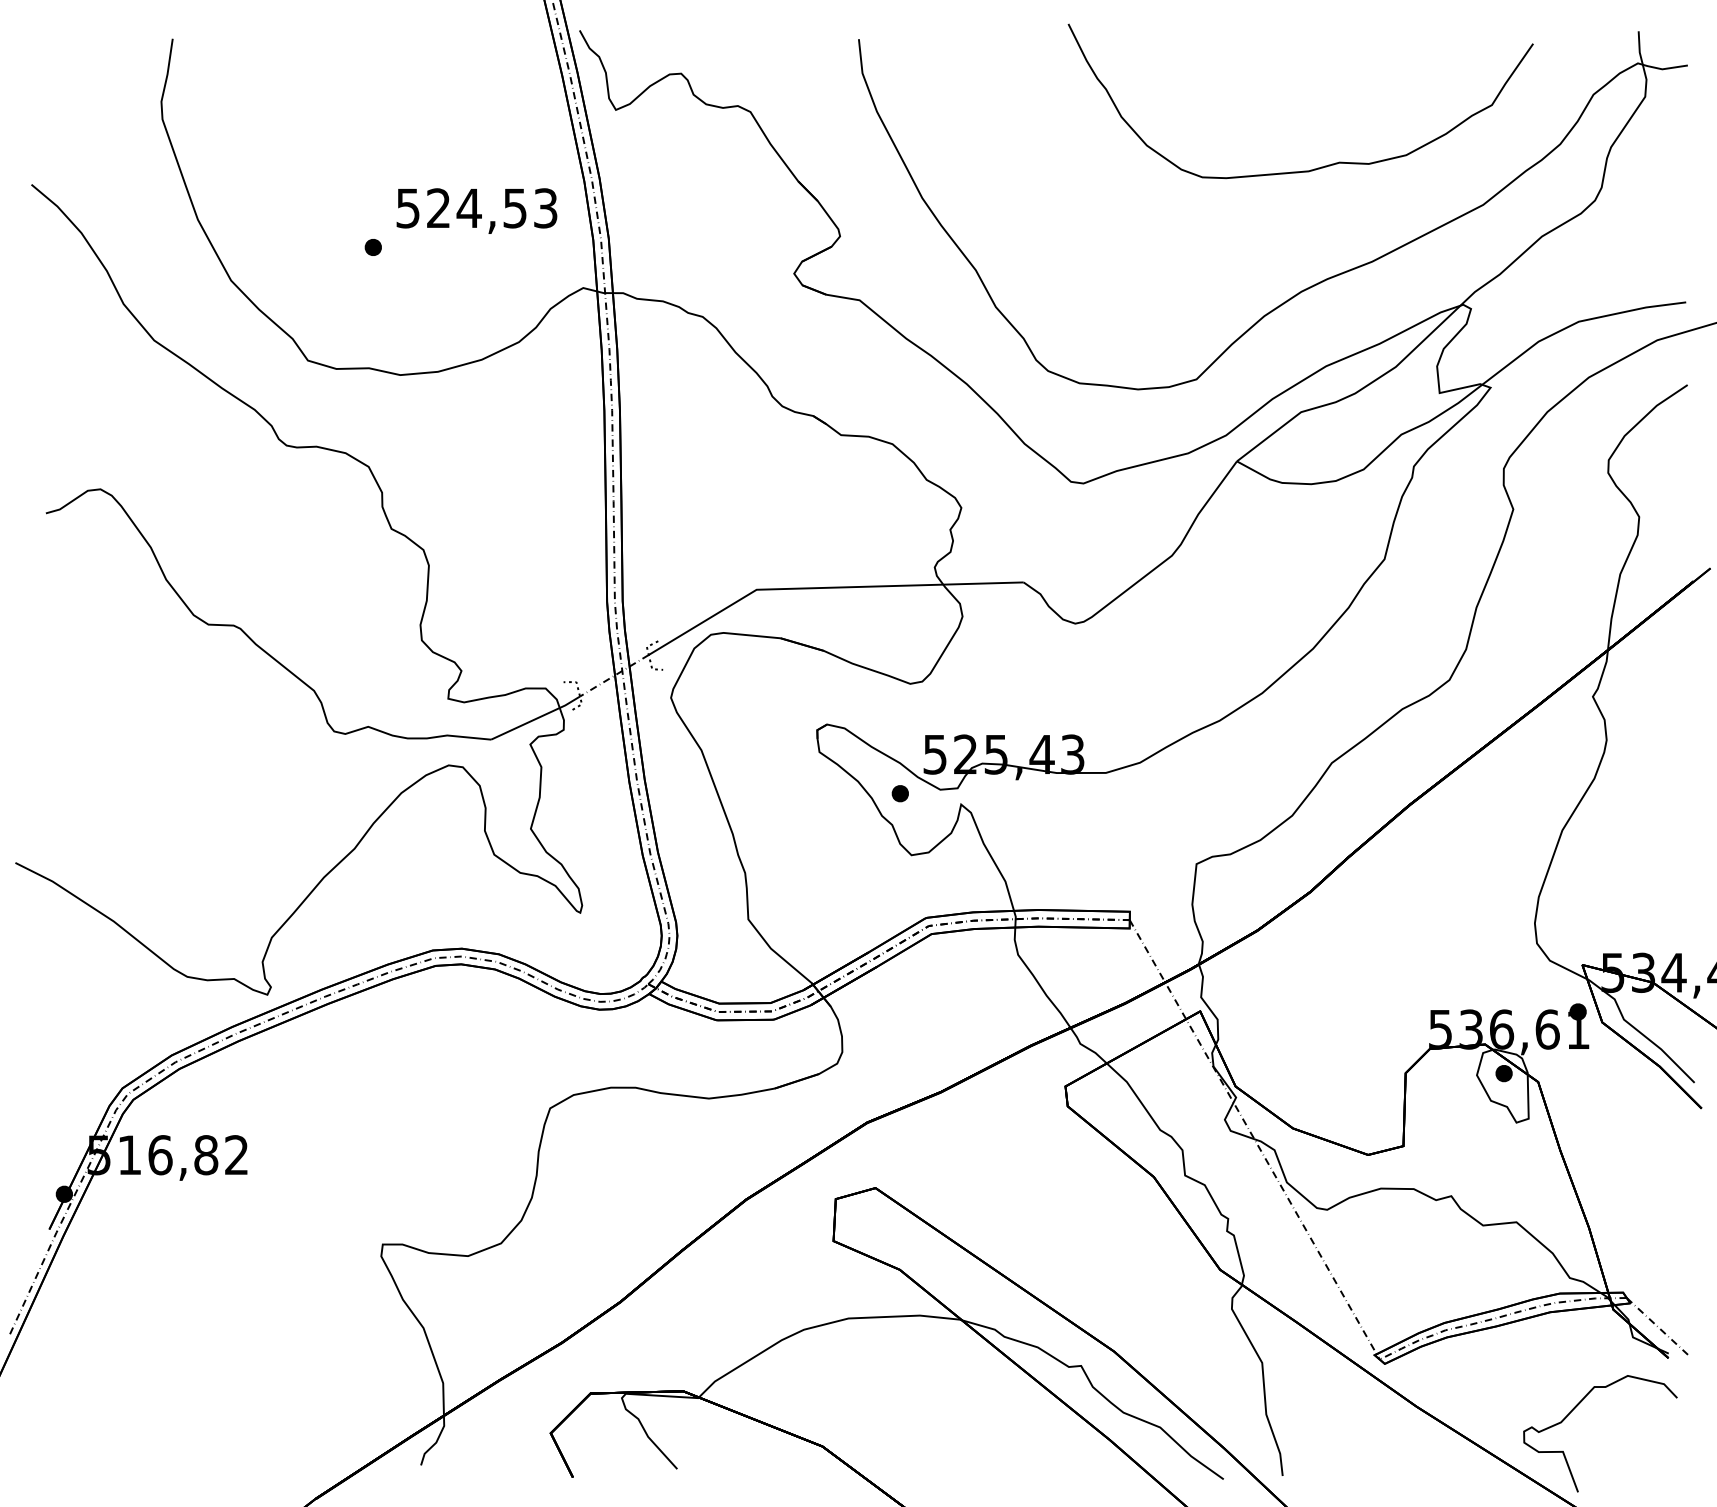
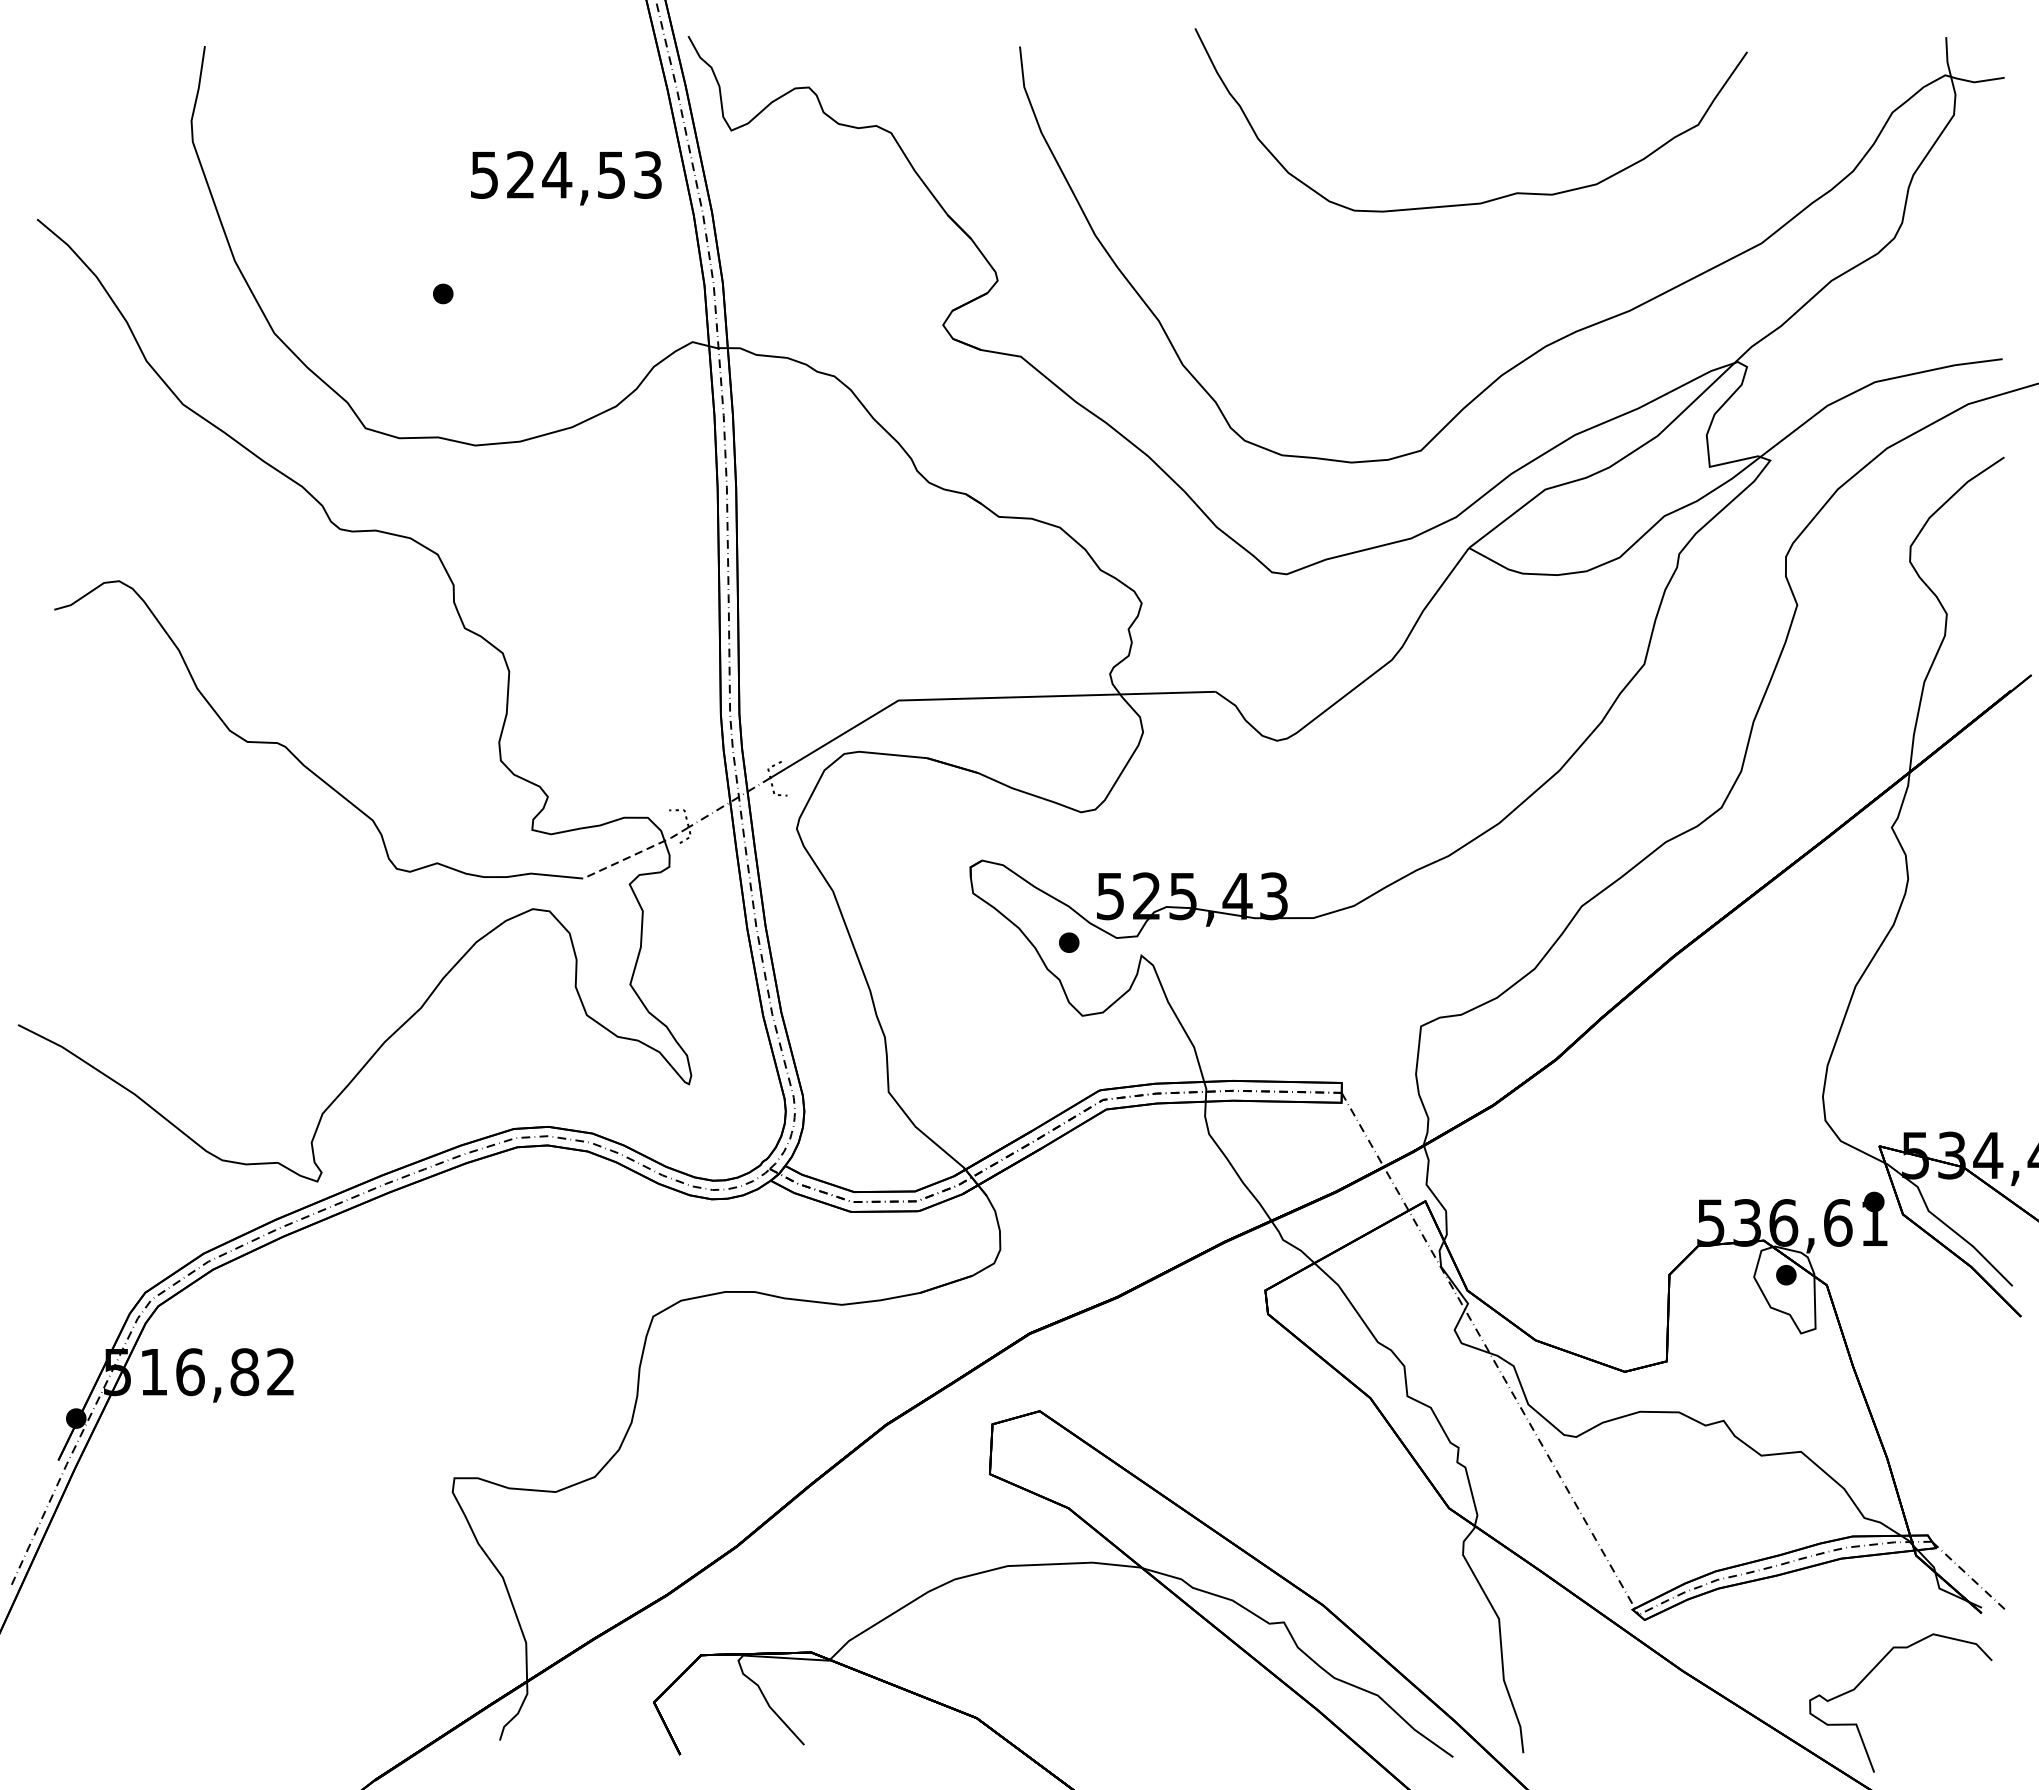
curve: (1317, 167) -> (1491, 198), moved
text: (476, 210) -> (565, 177), moved
line: (536, 718) -> (637, 853), solid -> dashed

